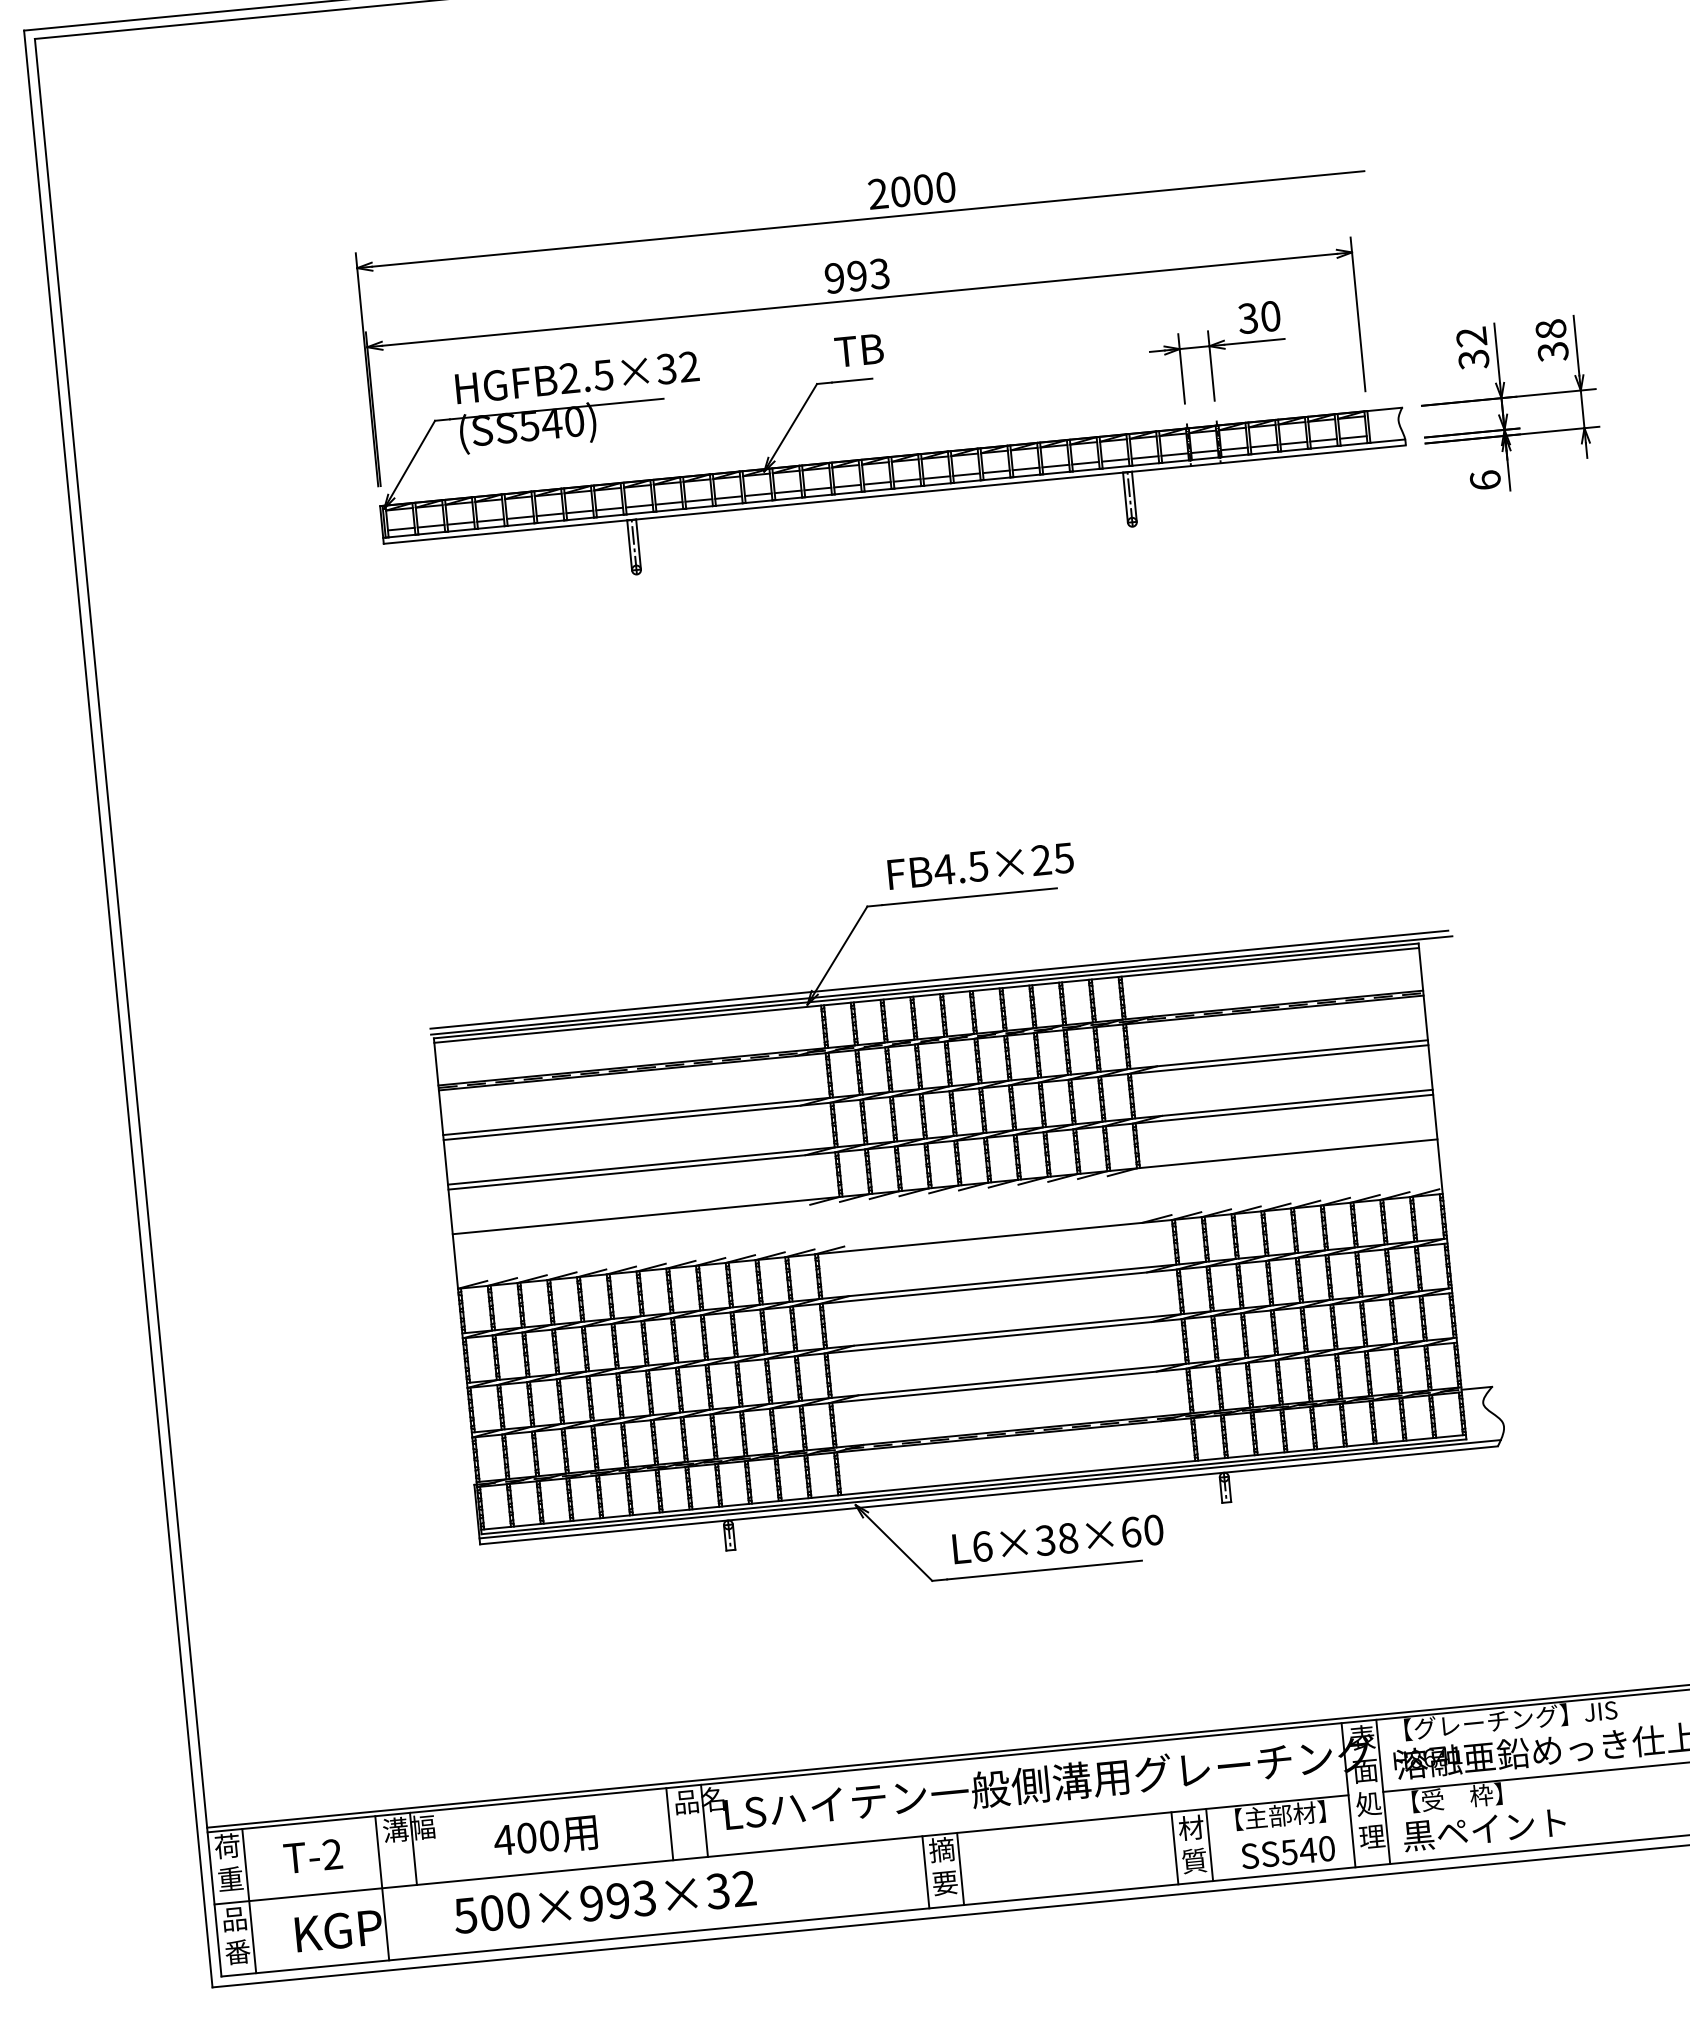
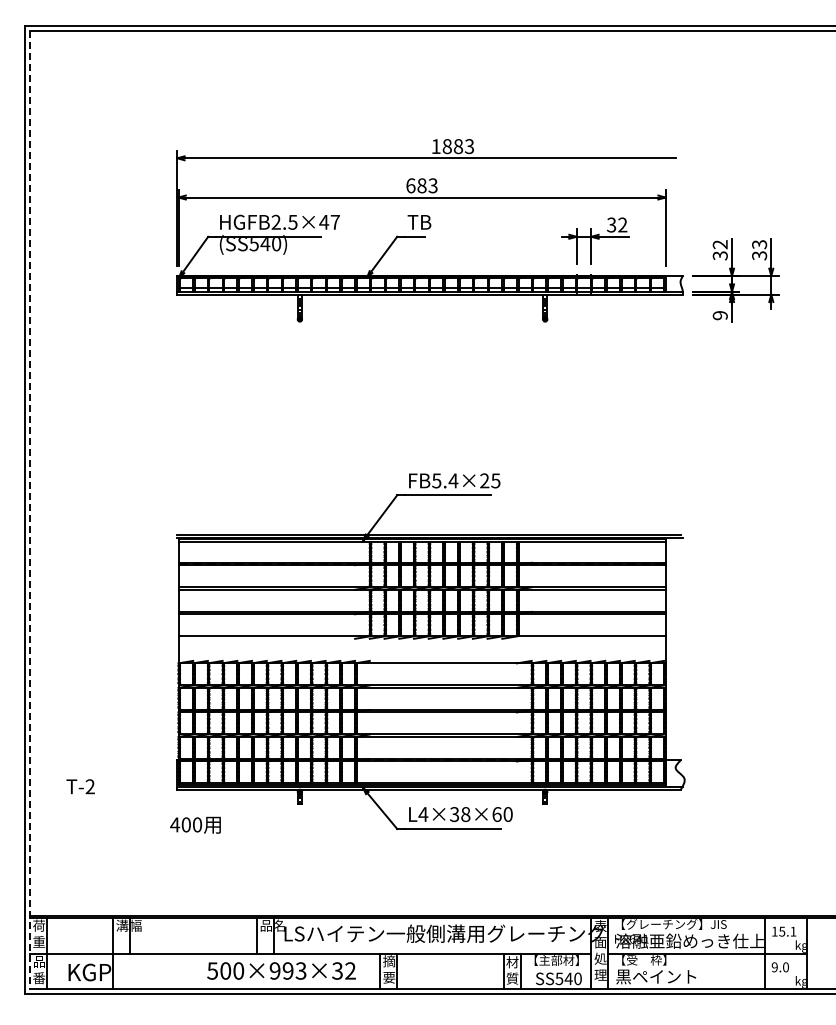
text: (911, 190) -> (452, 146), 2000 -> 1883
text: (846, 276) -> (416, 185), 993 -> 683
text: (1270, 315) -> (622, 224), 30 -> 32
text: (1550, 329) -> (759, 244), 38 -> 33
text: (677, 366) -> (329, 221), HGFB2.5×32 -> HGFB2.5×47
text: (1483, 480) -> (719, 315), 6 -> 9
text: (960, 867) -> (444, 480), FB4.5×25 -> FB5.4×25
line: (129, 1008) -> (30, 510), solid -> dashed
text: (982, 1546) -> (423, 814), L6×38×60 -> L4×38×60
text: (545, 1835) -> (195, 824), moved
text: (312, 1855) -> (80, 786), moved
text: (604, 1901) -> (281, 970), moved

